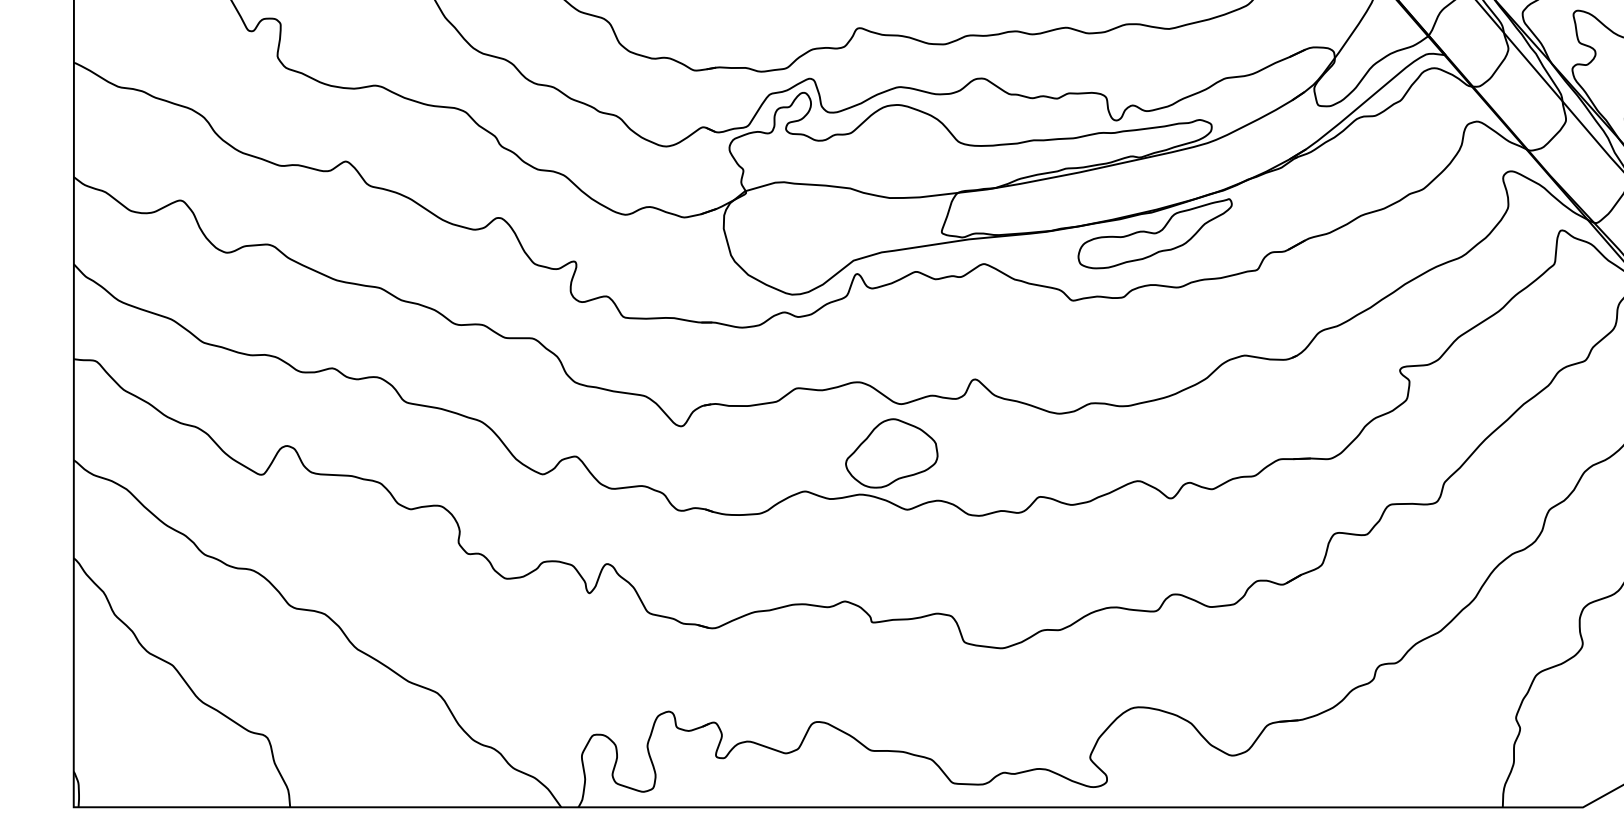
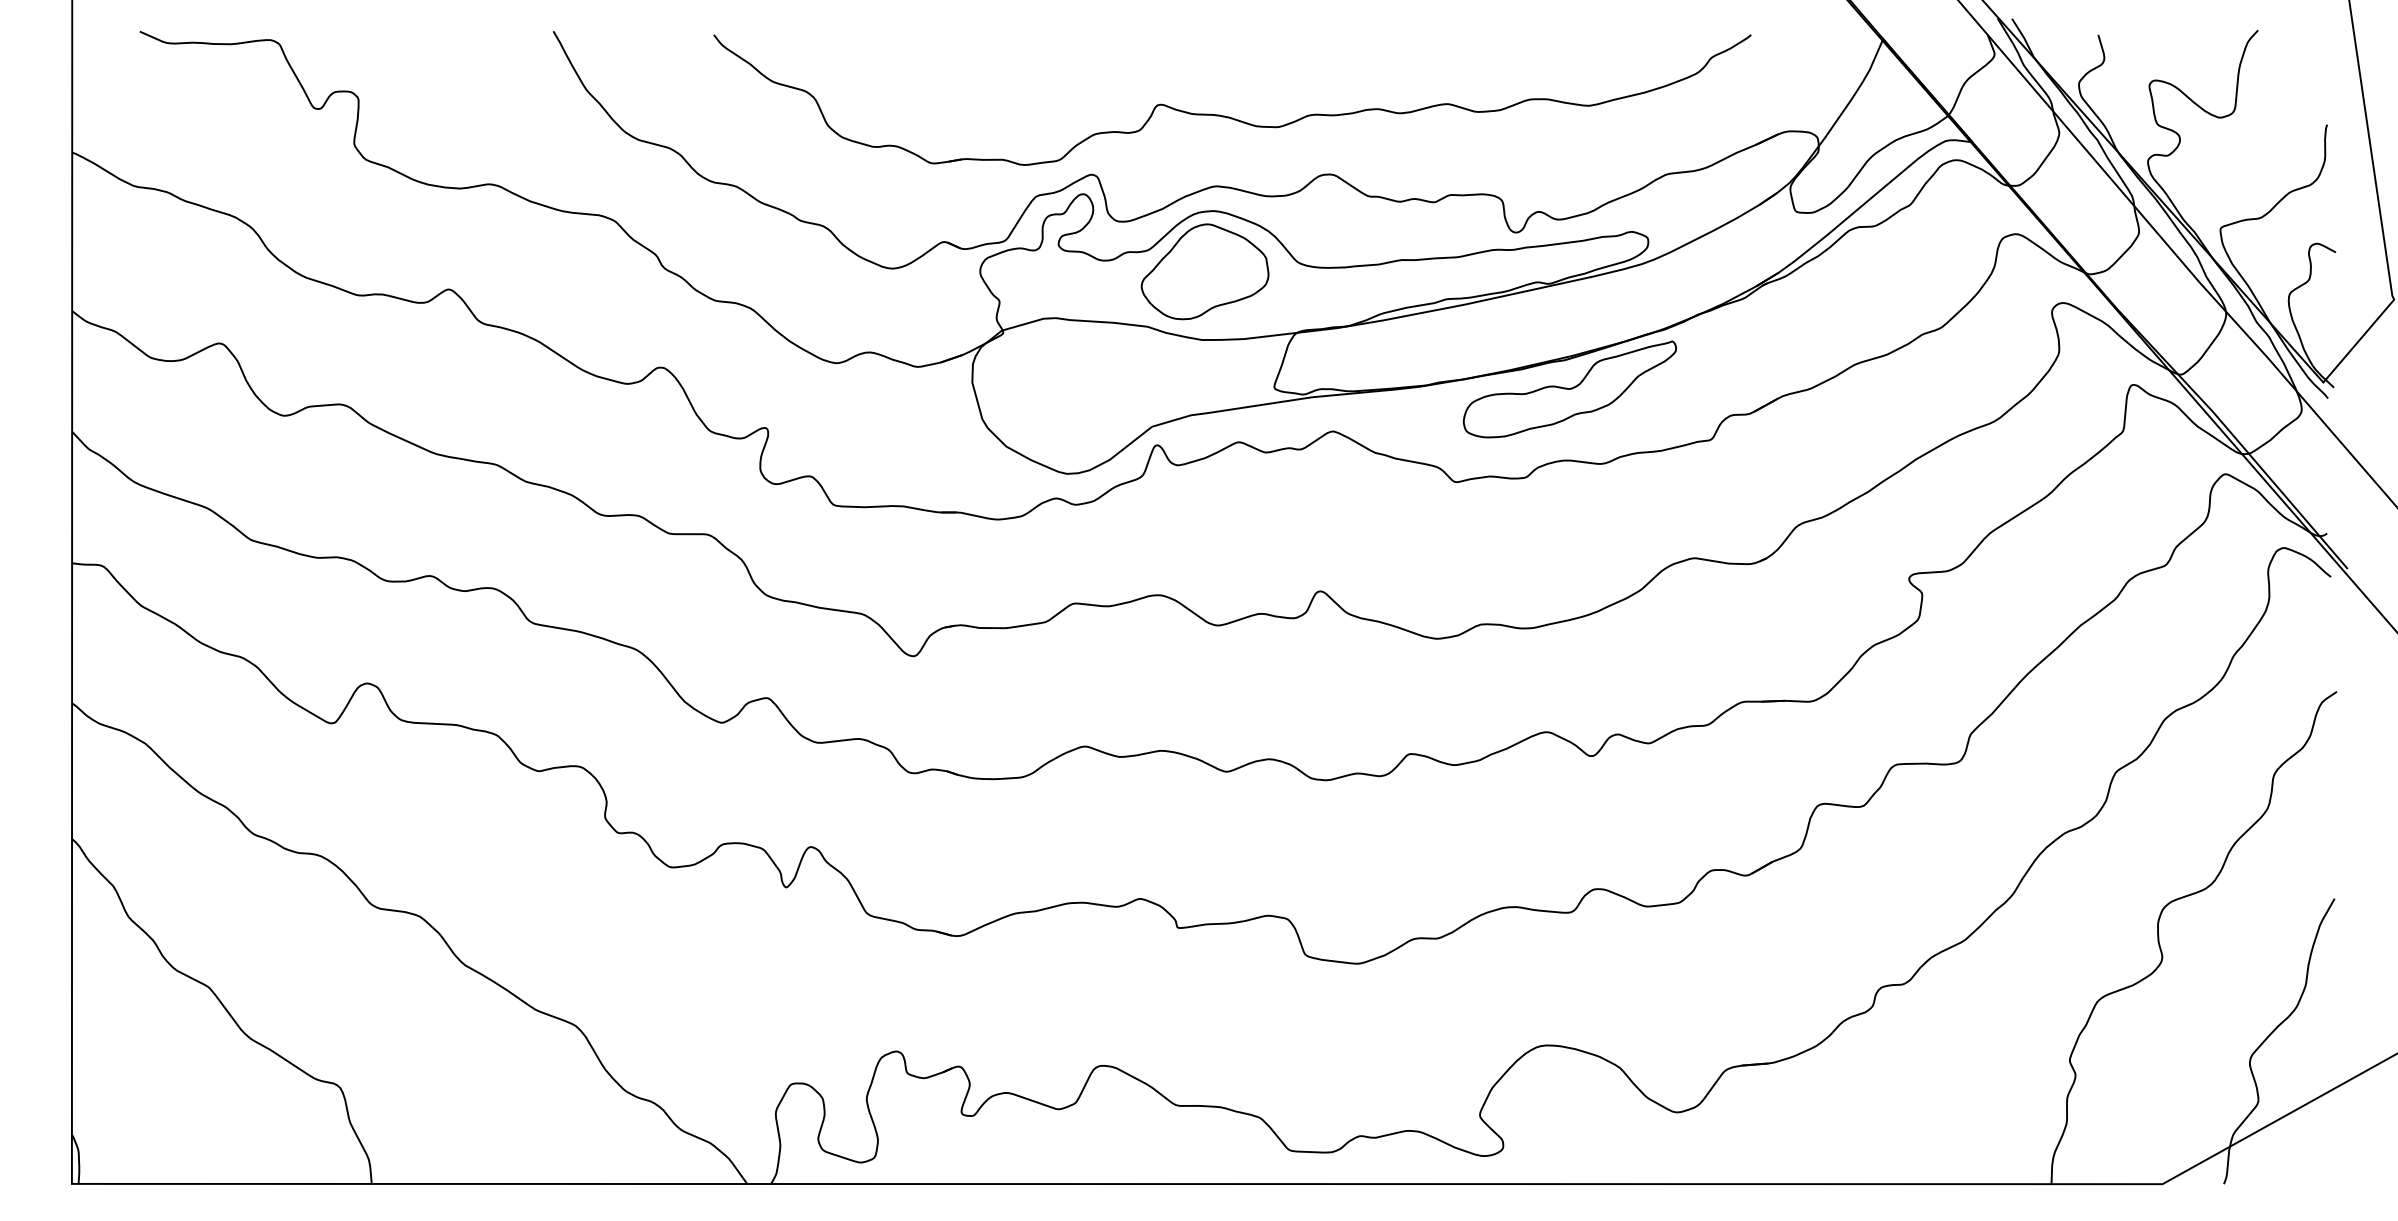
part: (891, 453) -> (1204, 271), moved

